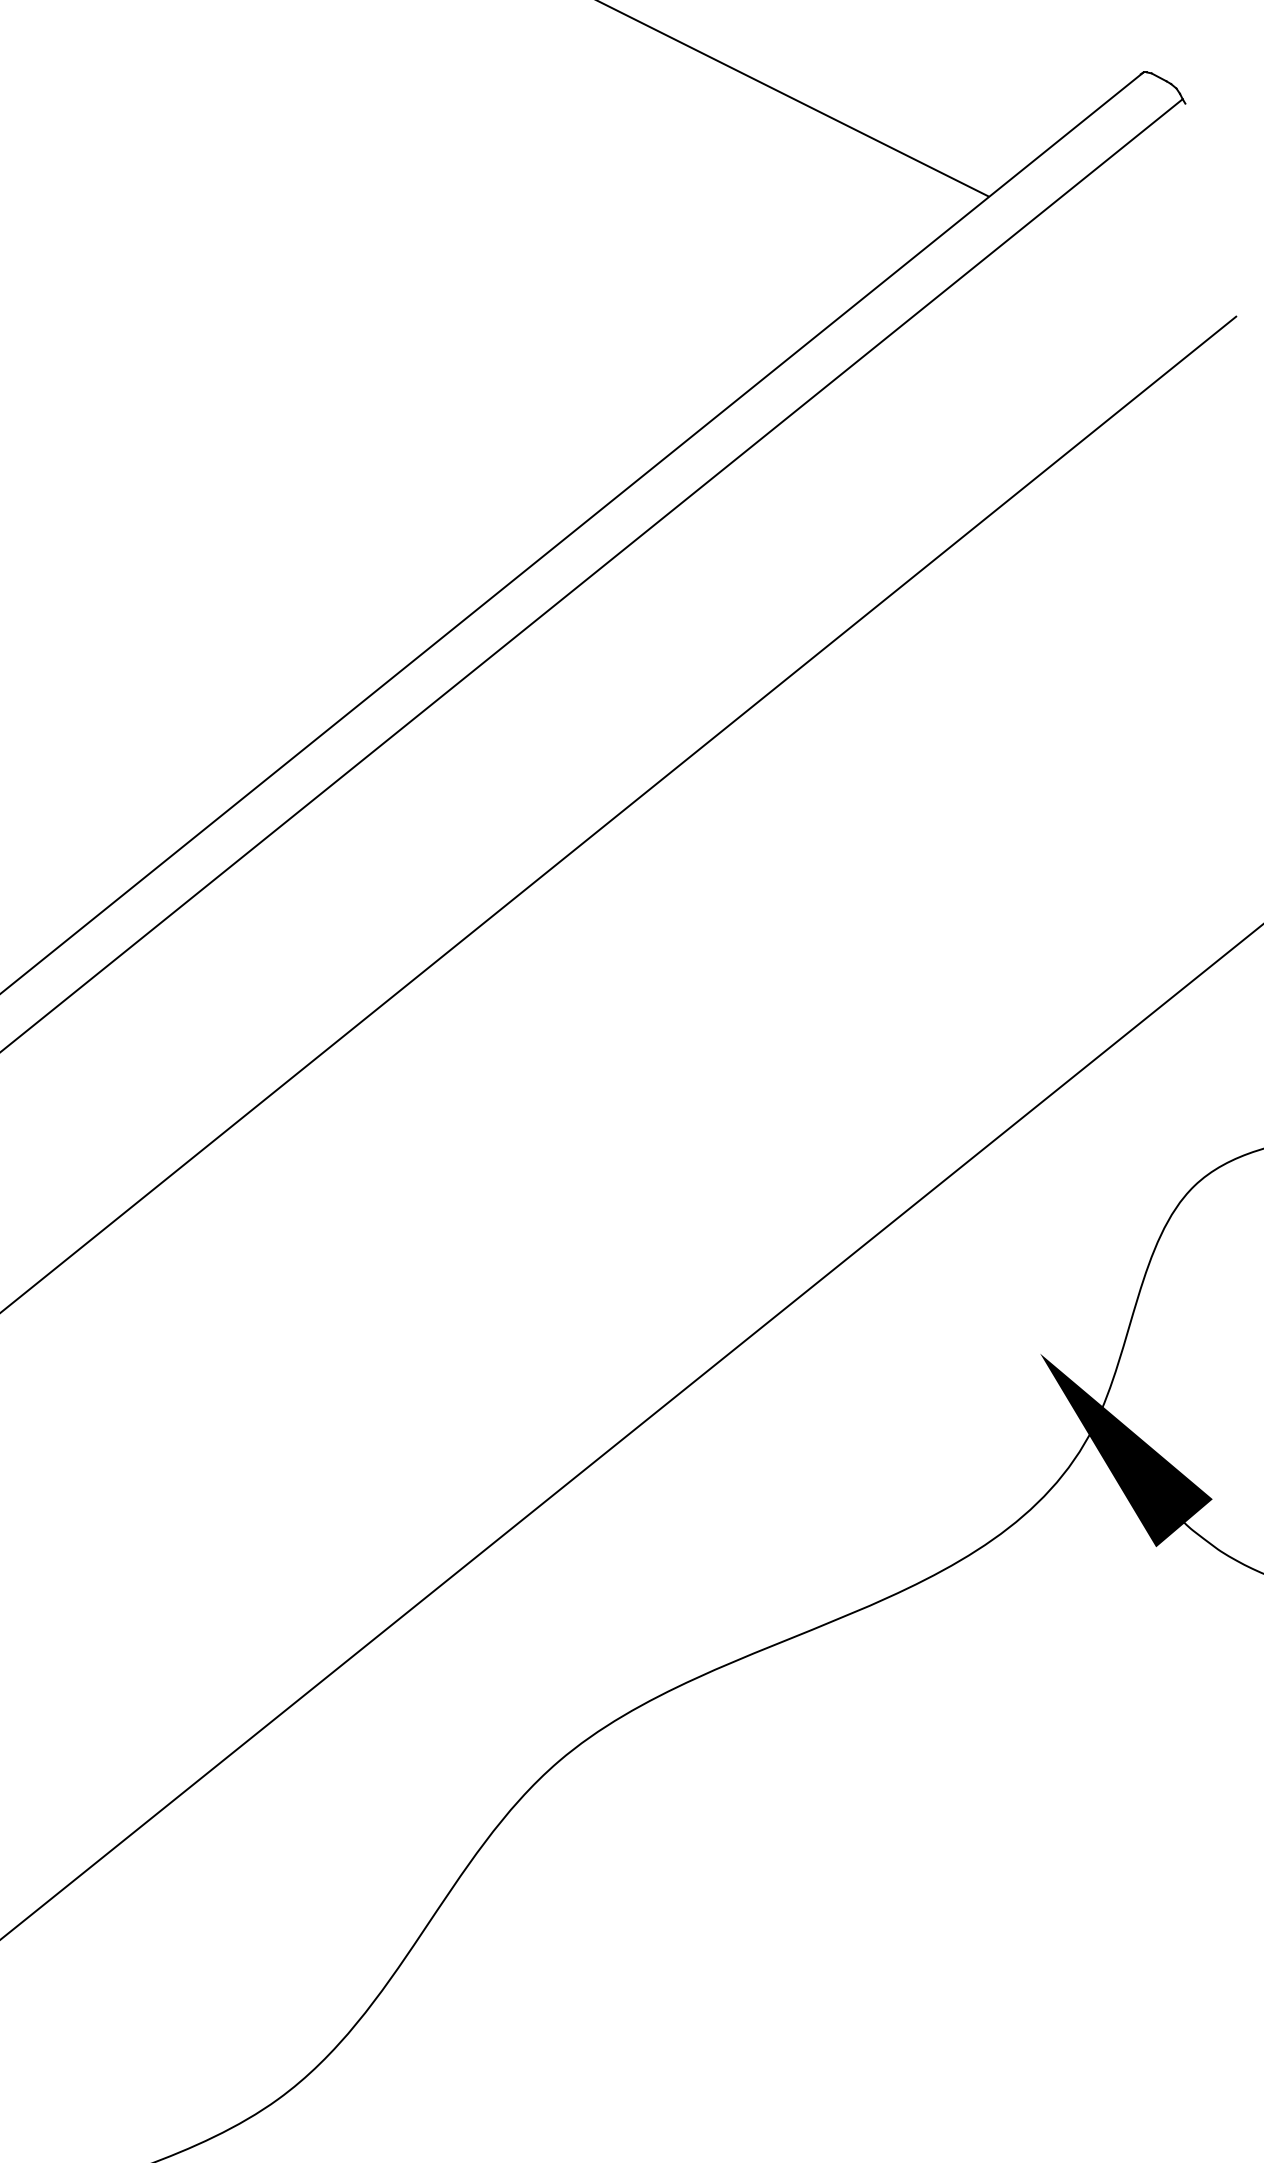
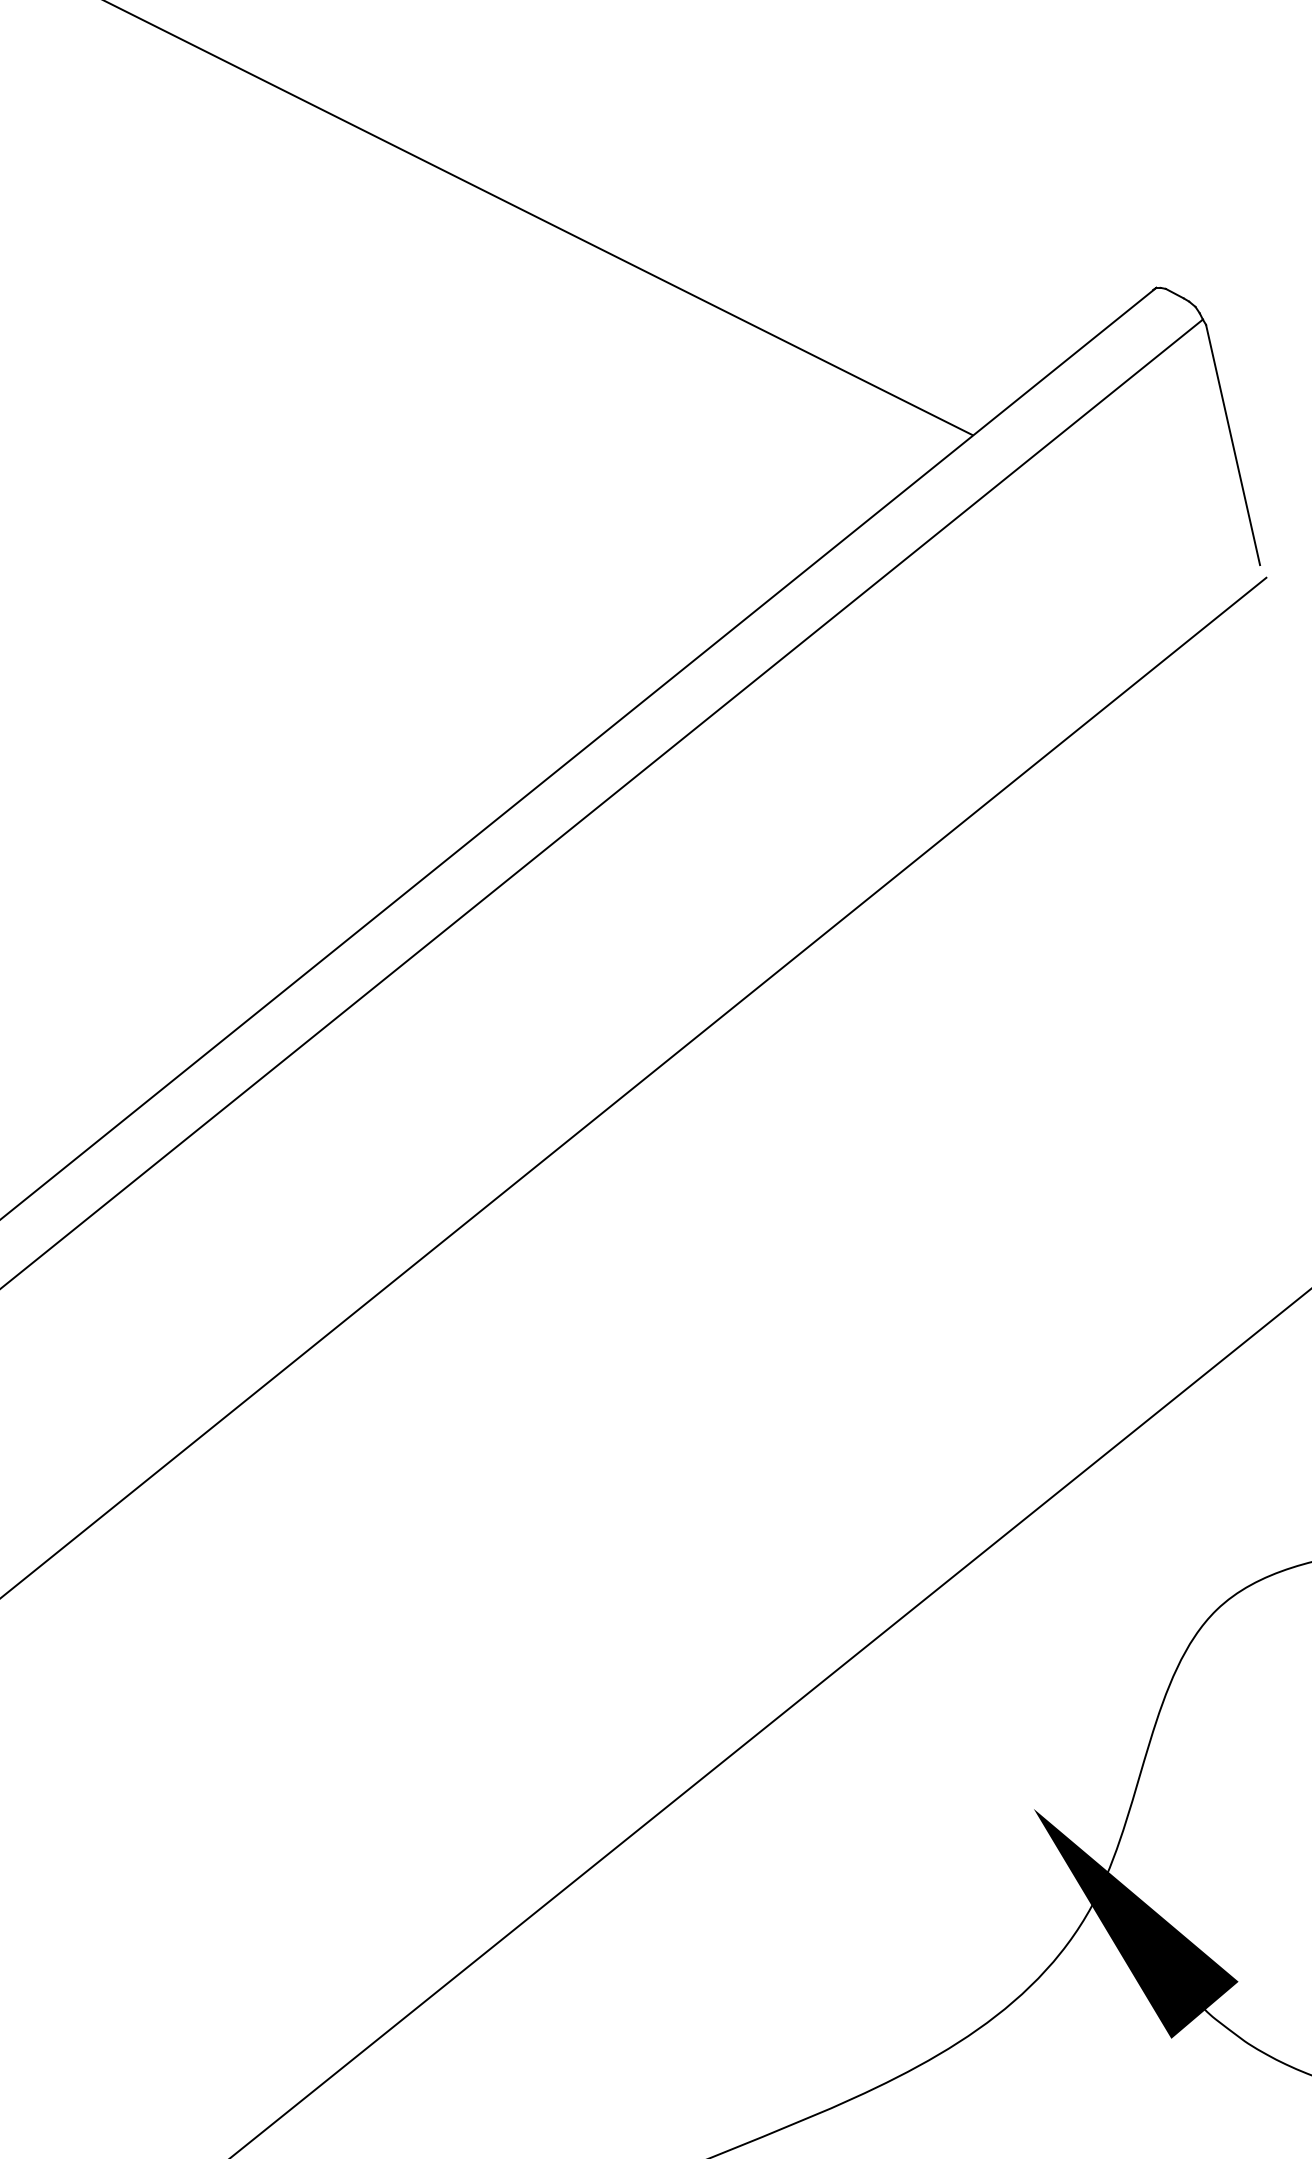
line: (1207, 204) -> (1232, 444), added

